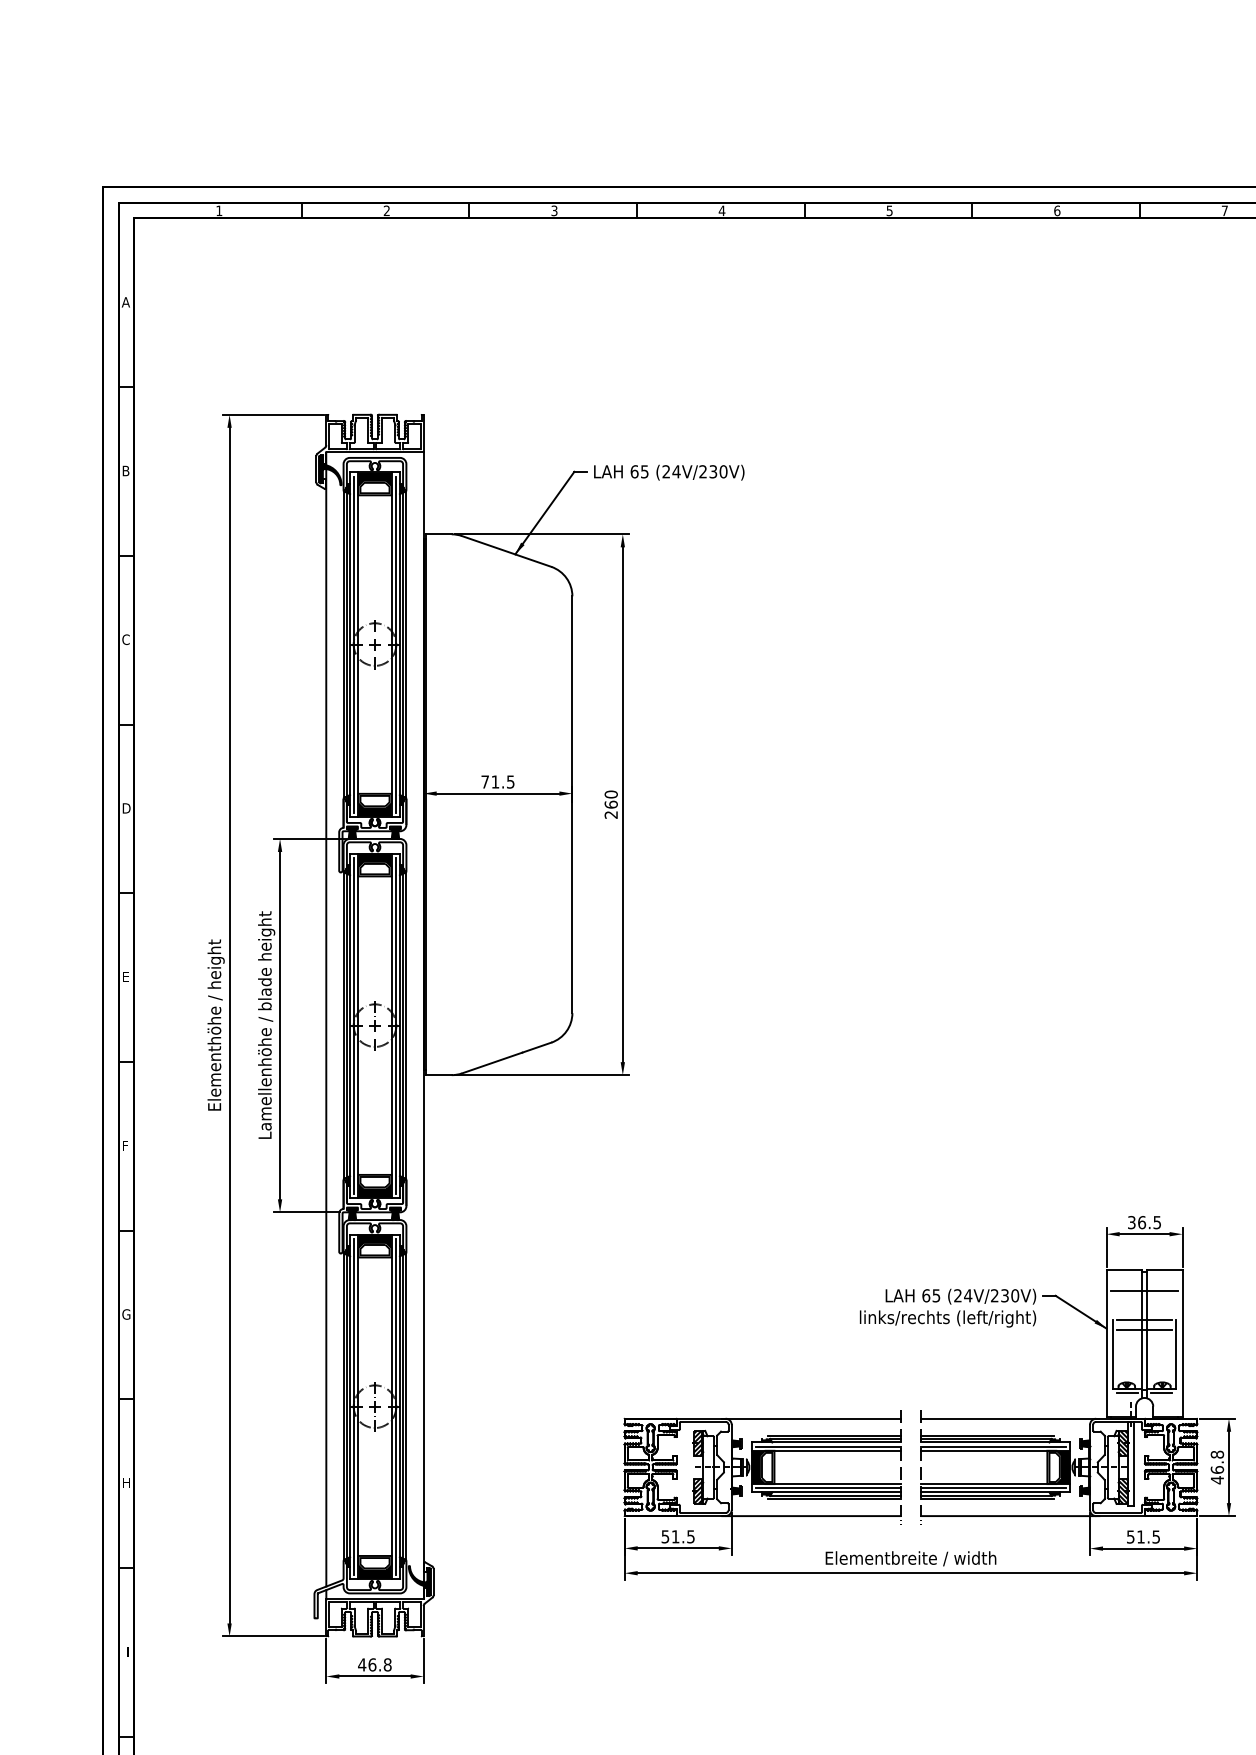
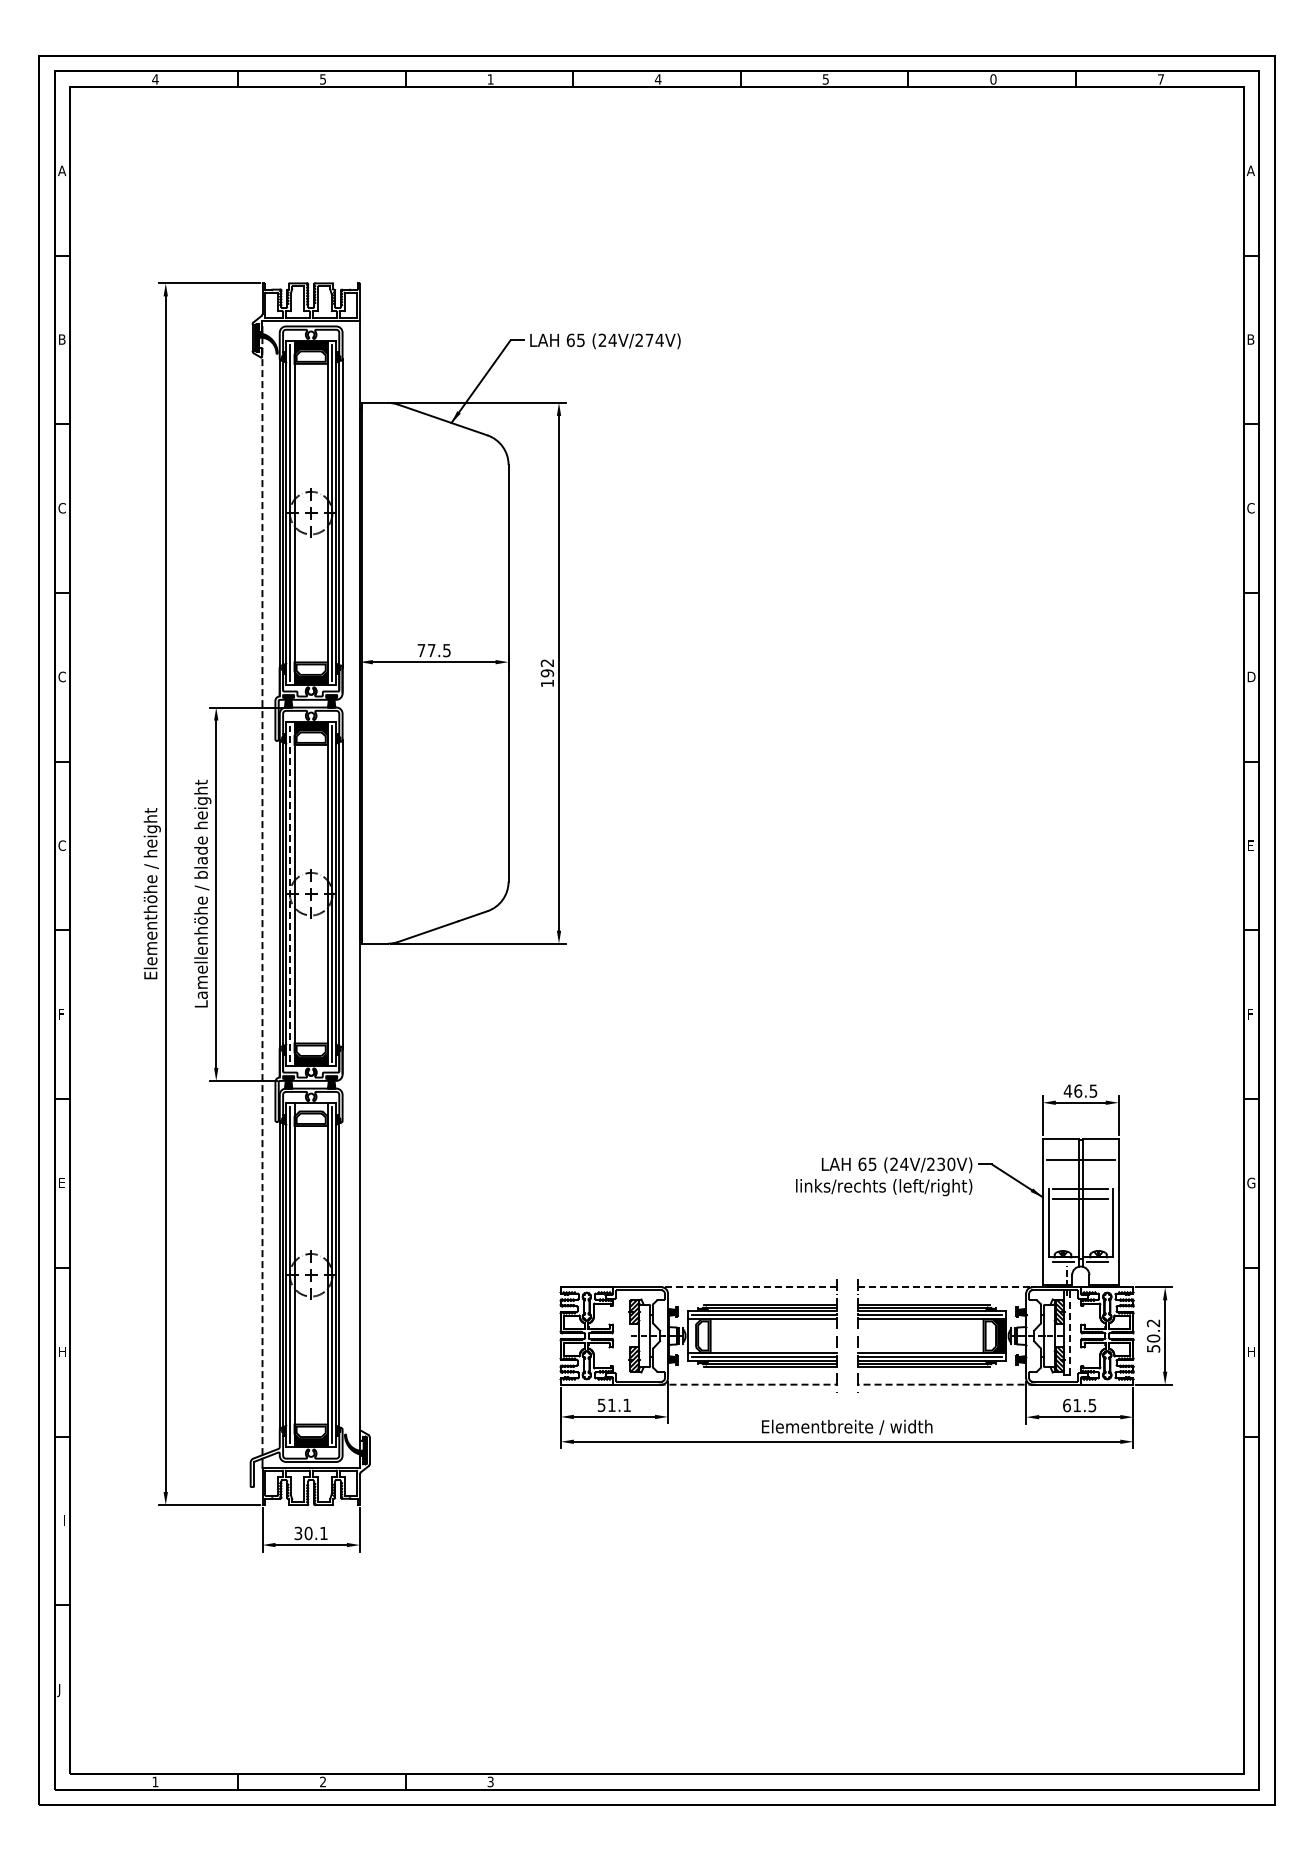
text: (219, 210) -> (155, 79), 1 -> 4
text: (386, 210) -> (322, 79), 2 -> 5
text: (554, 210) -> (490, 79), 3 -> 1
text: (1057, 210) -> (993, 79), 6 -> 0
text: (718, 471) -> (654, 340), (24V/230V) -> (24V/274V)
text: (495, 781) -> (431, 650), 71.5 -> 77.5
text: (611, 804) -> (547, 673), 260 -> 192
text: (126, 807) -> (62, 676), D -> C
text: (125, 976) -> (61, 845), E -> C
line: (326, 1018) -> (262, 887), solid -> dashed
line: (354, 1025) -> (290, 894), solid -> dashed
text: (1131, 1221) -> (1067, 1090), 36.5 -> 46.5
fill: (374, 1240) -> (310, 1109), removed
text: (126, 1313) -> (62, 1182), G -> E
line: (406, 1405) -> (342, 1274), removed
line: (811, 1418) -> (747, 1287), solid -> dashed
line: (1011, 1418) -> (947, 1287), solid -> dashed
line: (1134, 1463) -> (1070, 1332), solid -> dashed
fill: (758, 1466) -> (694, 1335), removed
text: (1217, 1466) -> (1153, 1335), 46.8 -> 50.2
line: (812, 1515) -> (748, 1384), solid -> dashed
line: (1010, 1515) -> (946, 1384), solid -> dashed
text: (690, 1536) -> (626, 1405), 51.5 -> 51.1
text: (1130, 1536) -> (1066, 1405), 51.5 -> 61.5
text: (374, 1664) -> (310, 1533), 46.8 -> 30.1

